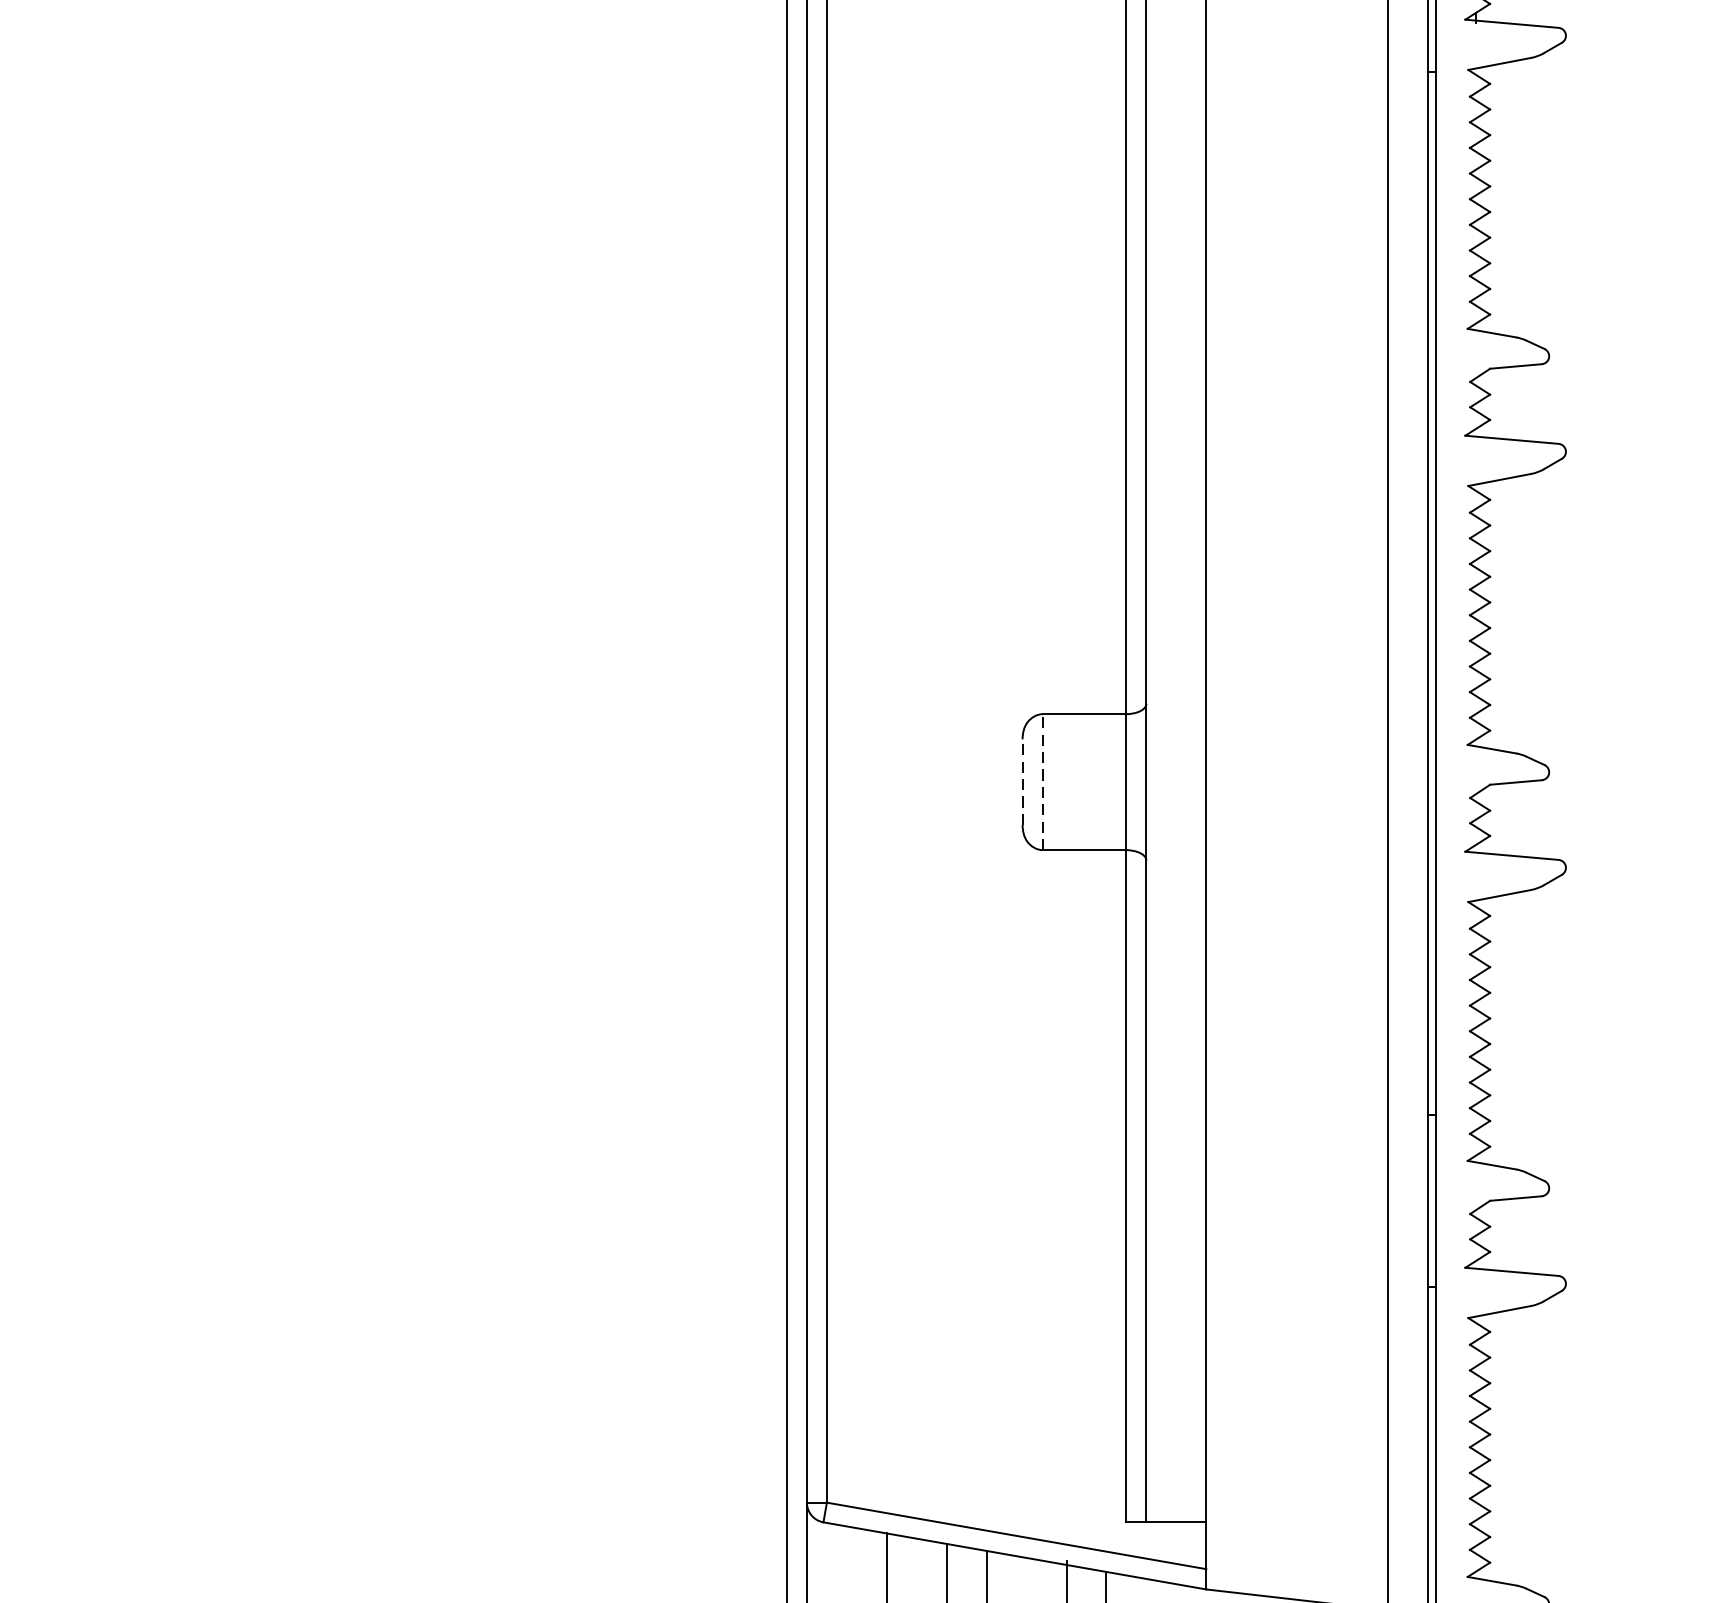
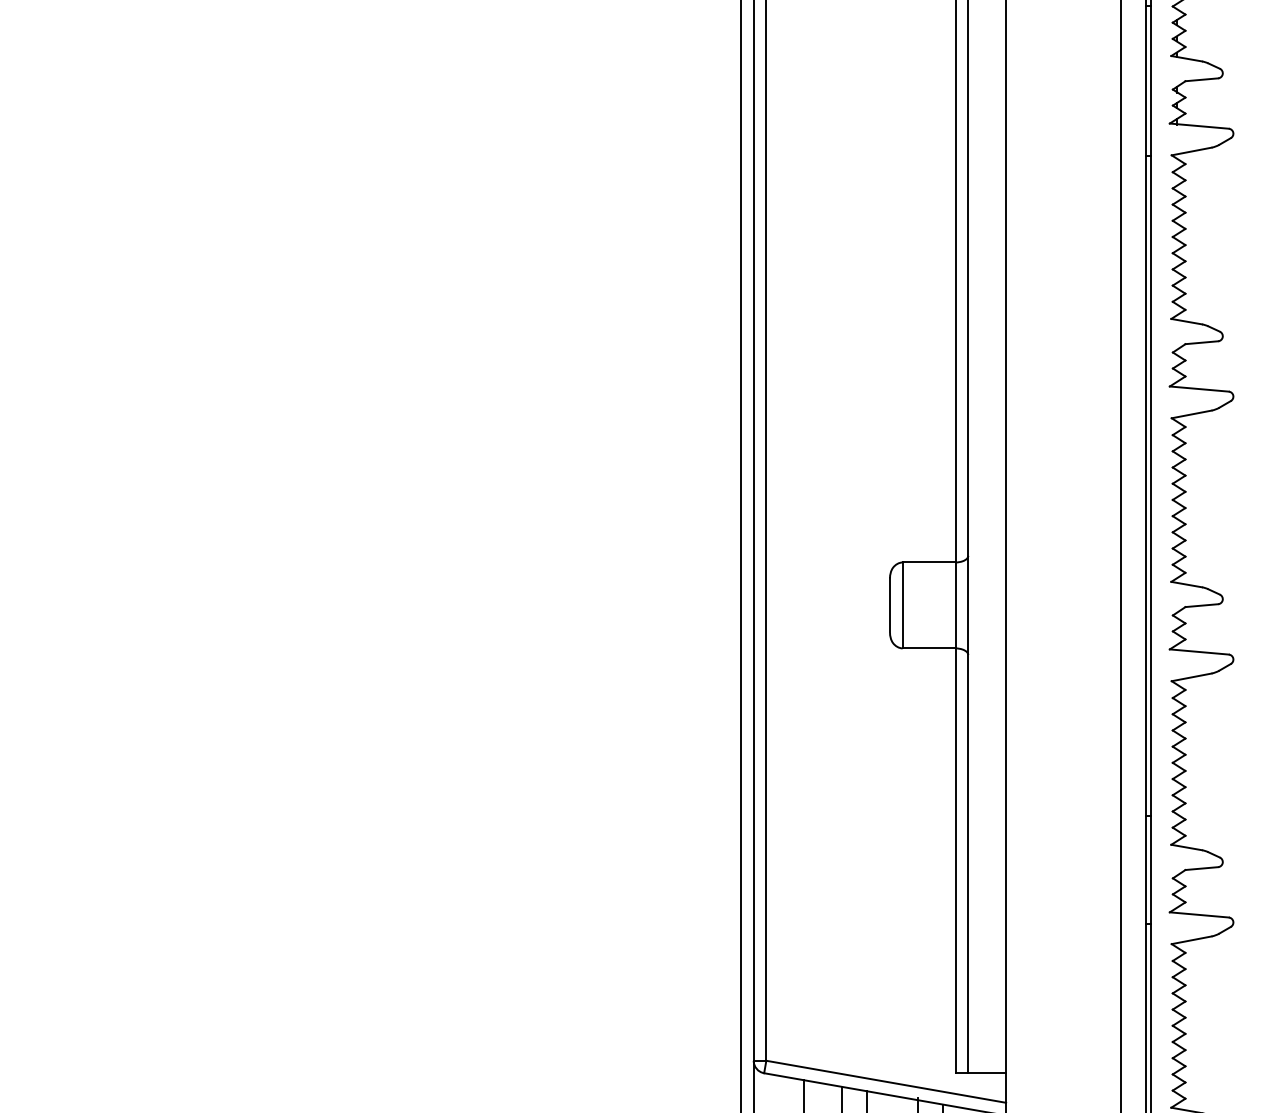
line: (1023, 780) -> (890, 604), dashed -> solid
line: (1042, 782) -> (902, 605), dashed -> solid

